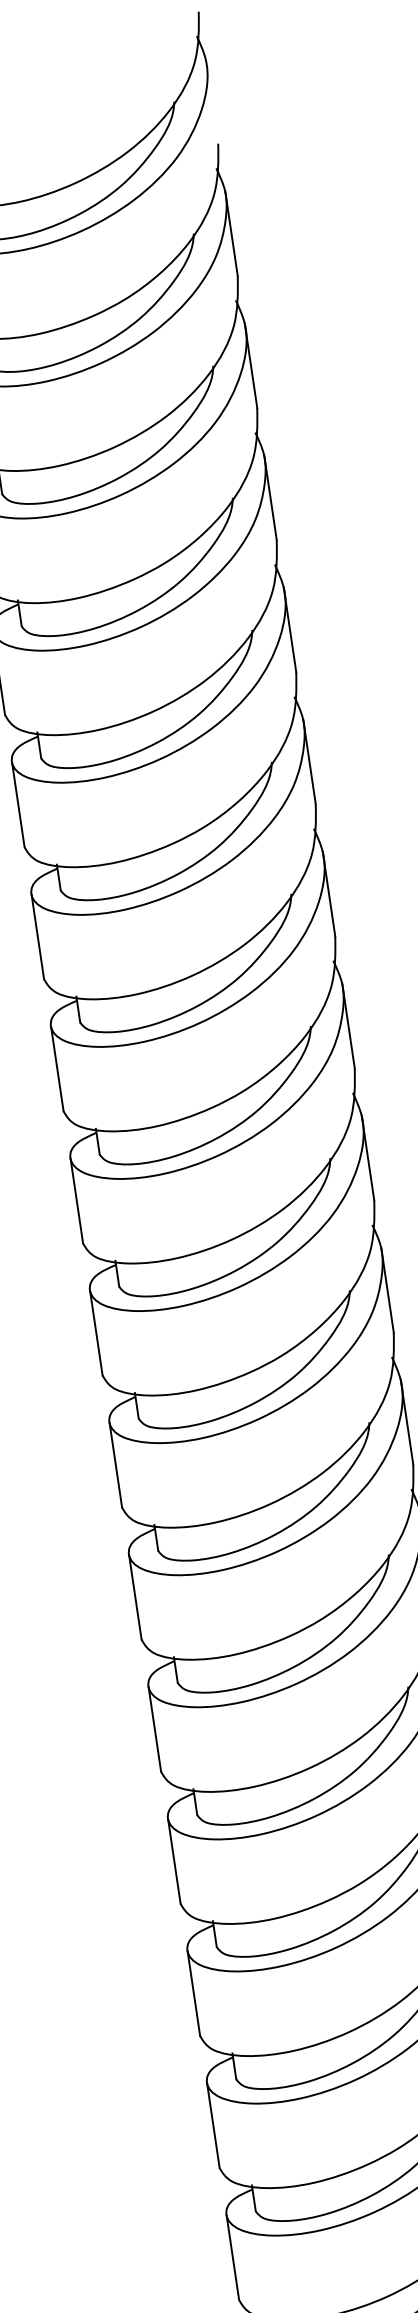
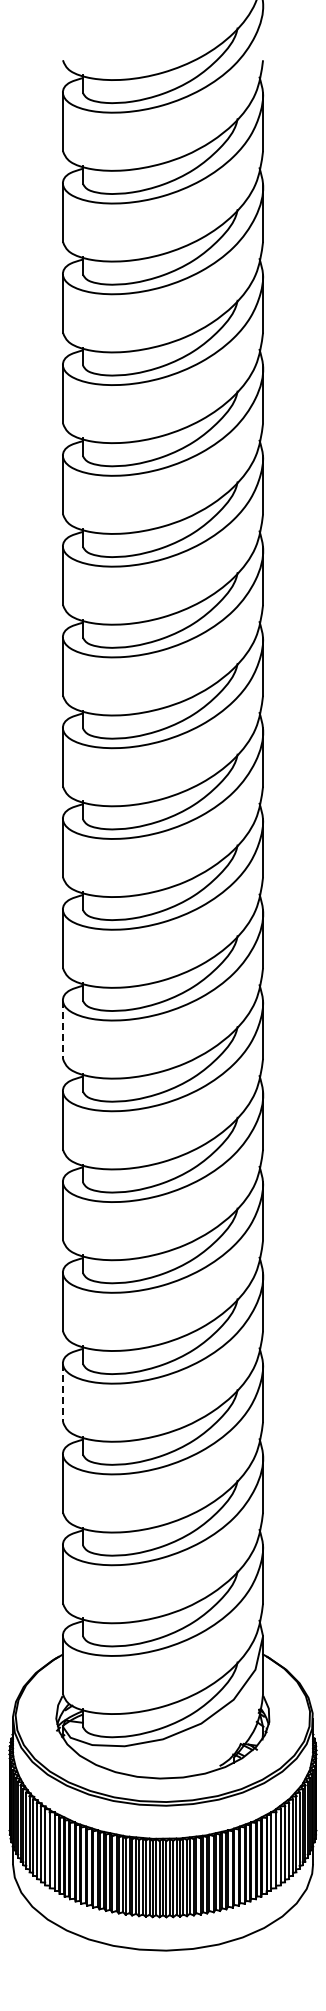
line: (134, 1598) -> (62, 1030), solid -> dashed
line: (212, 2126) -> (62, 1393), solid -> dashed

